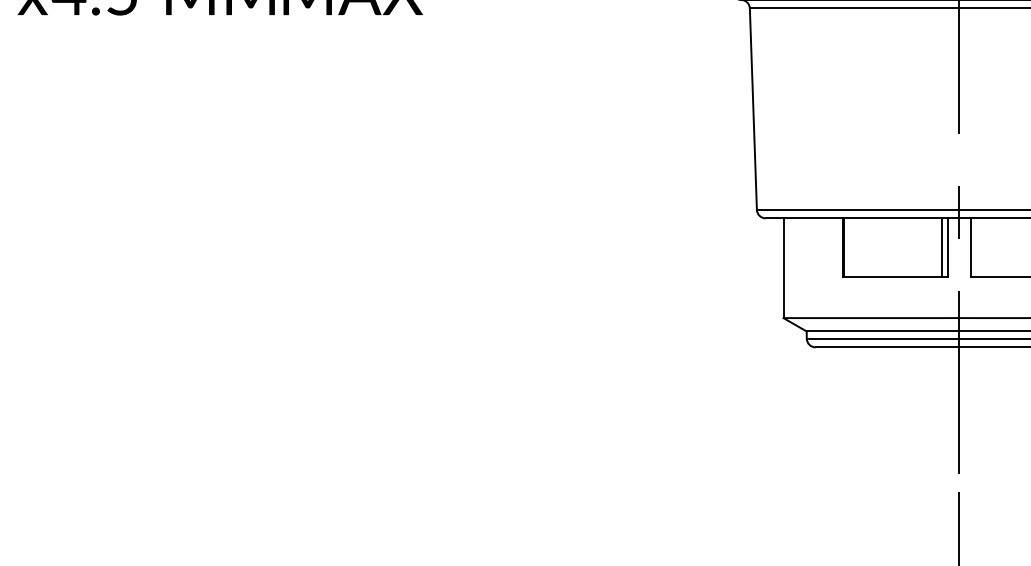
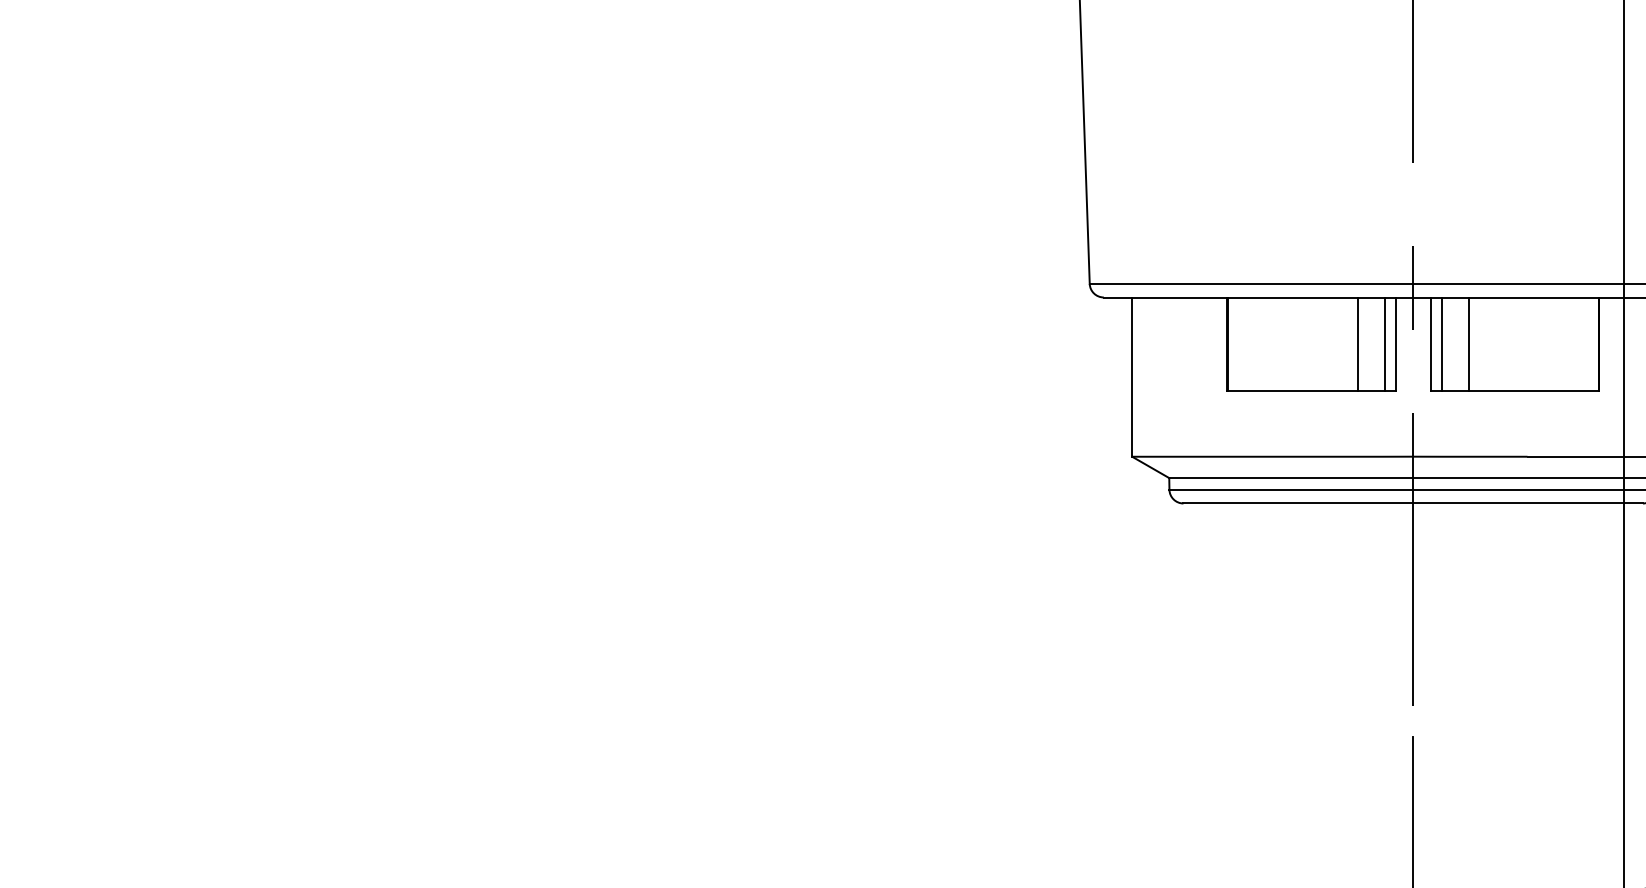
line: (924, 247) -> (1357, 343), added
line: (977, 247) -> (1442, 343), added
line: (994, 247) -> (1469, 343), added

